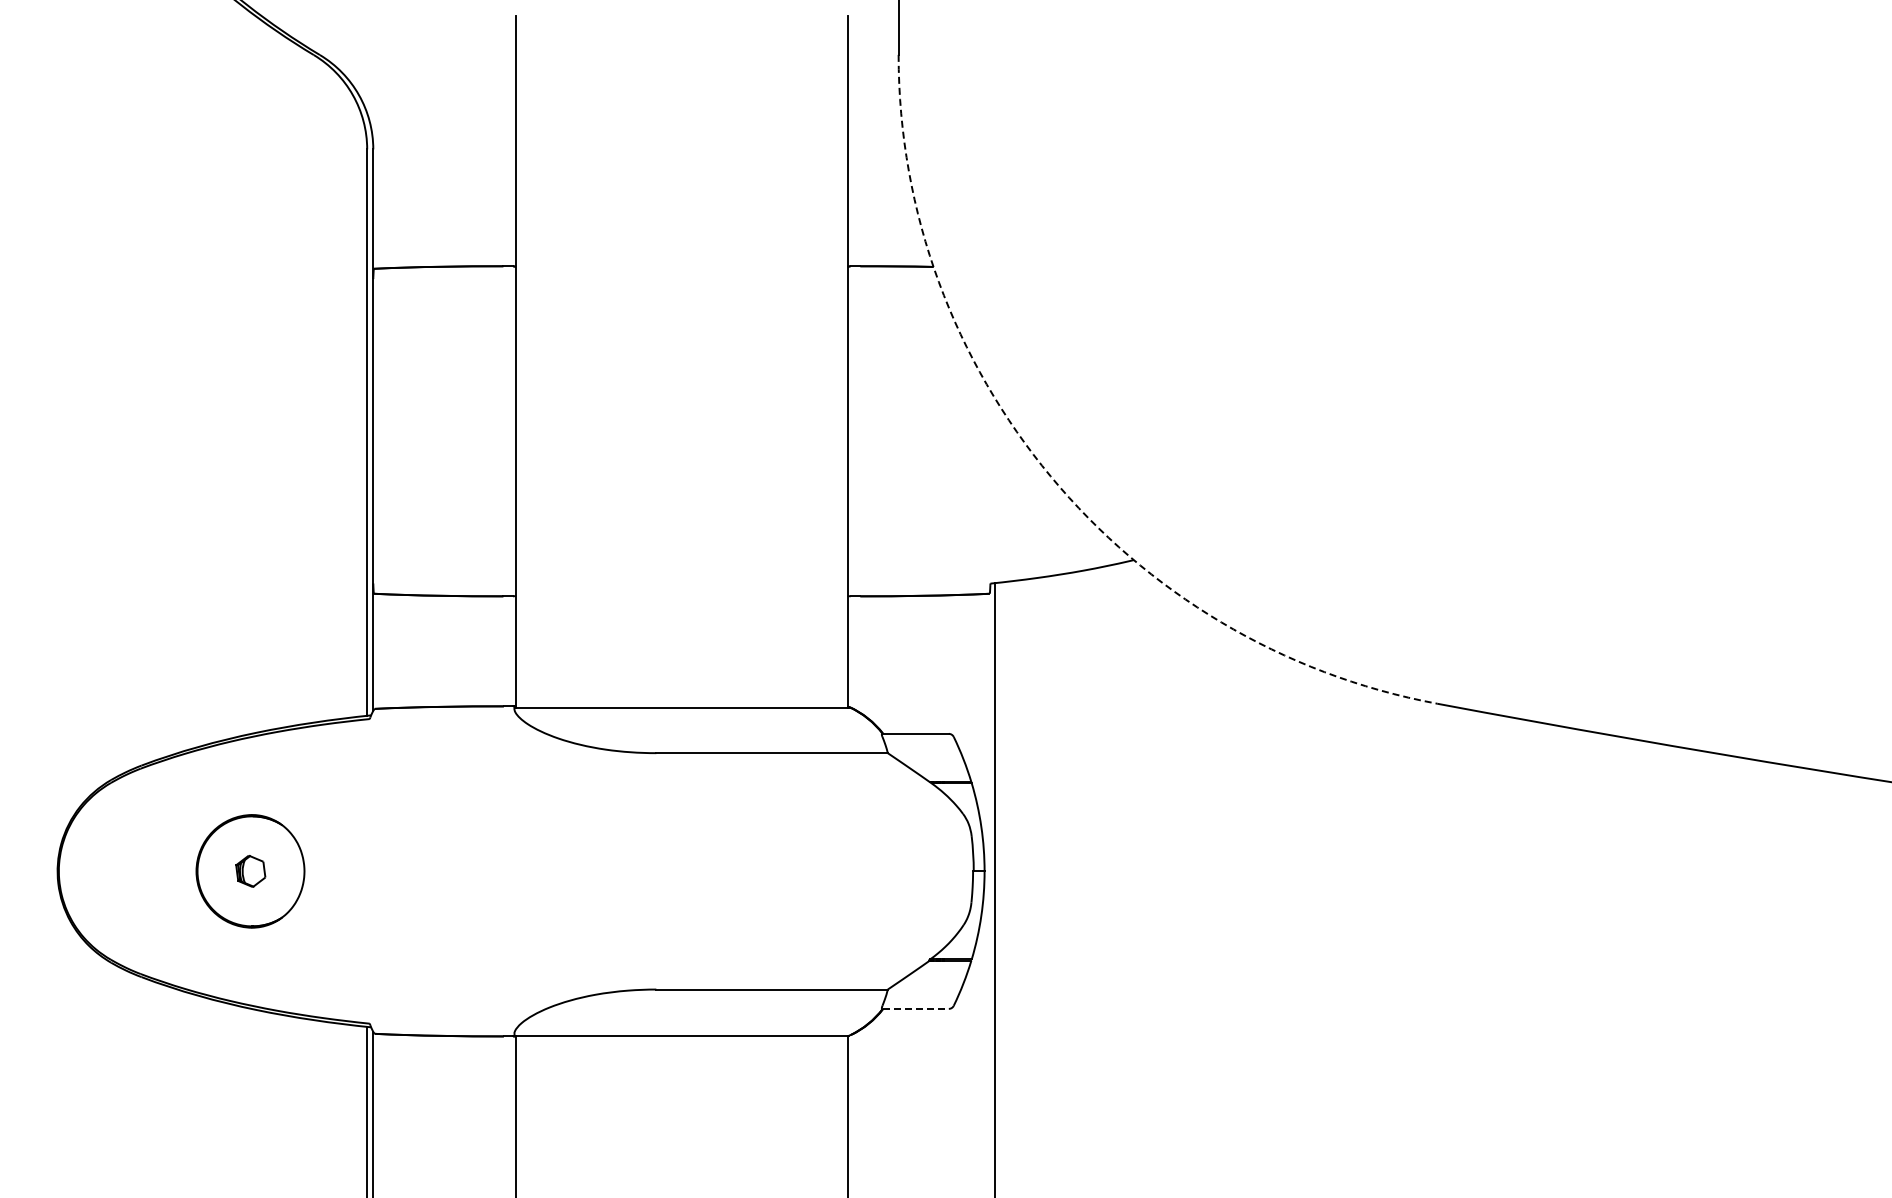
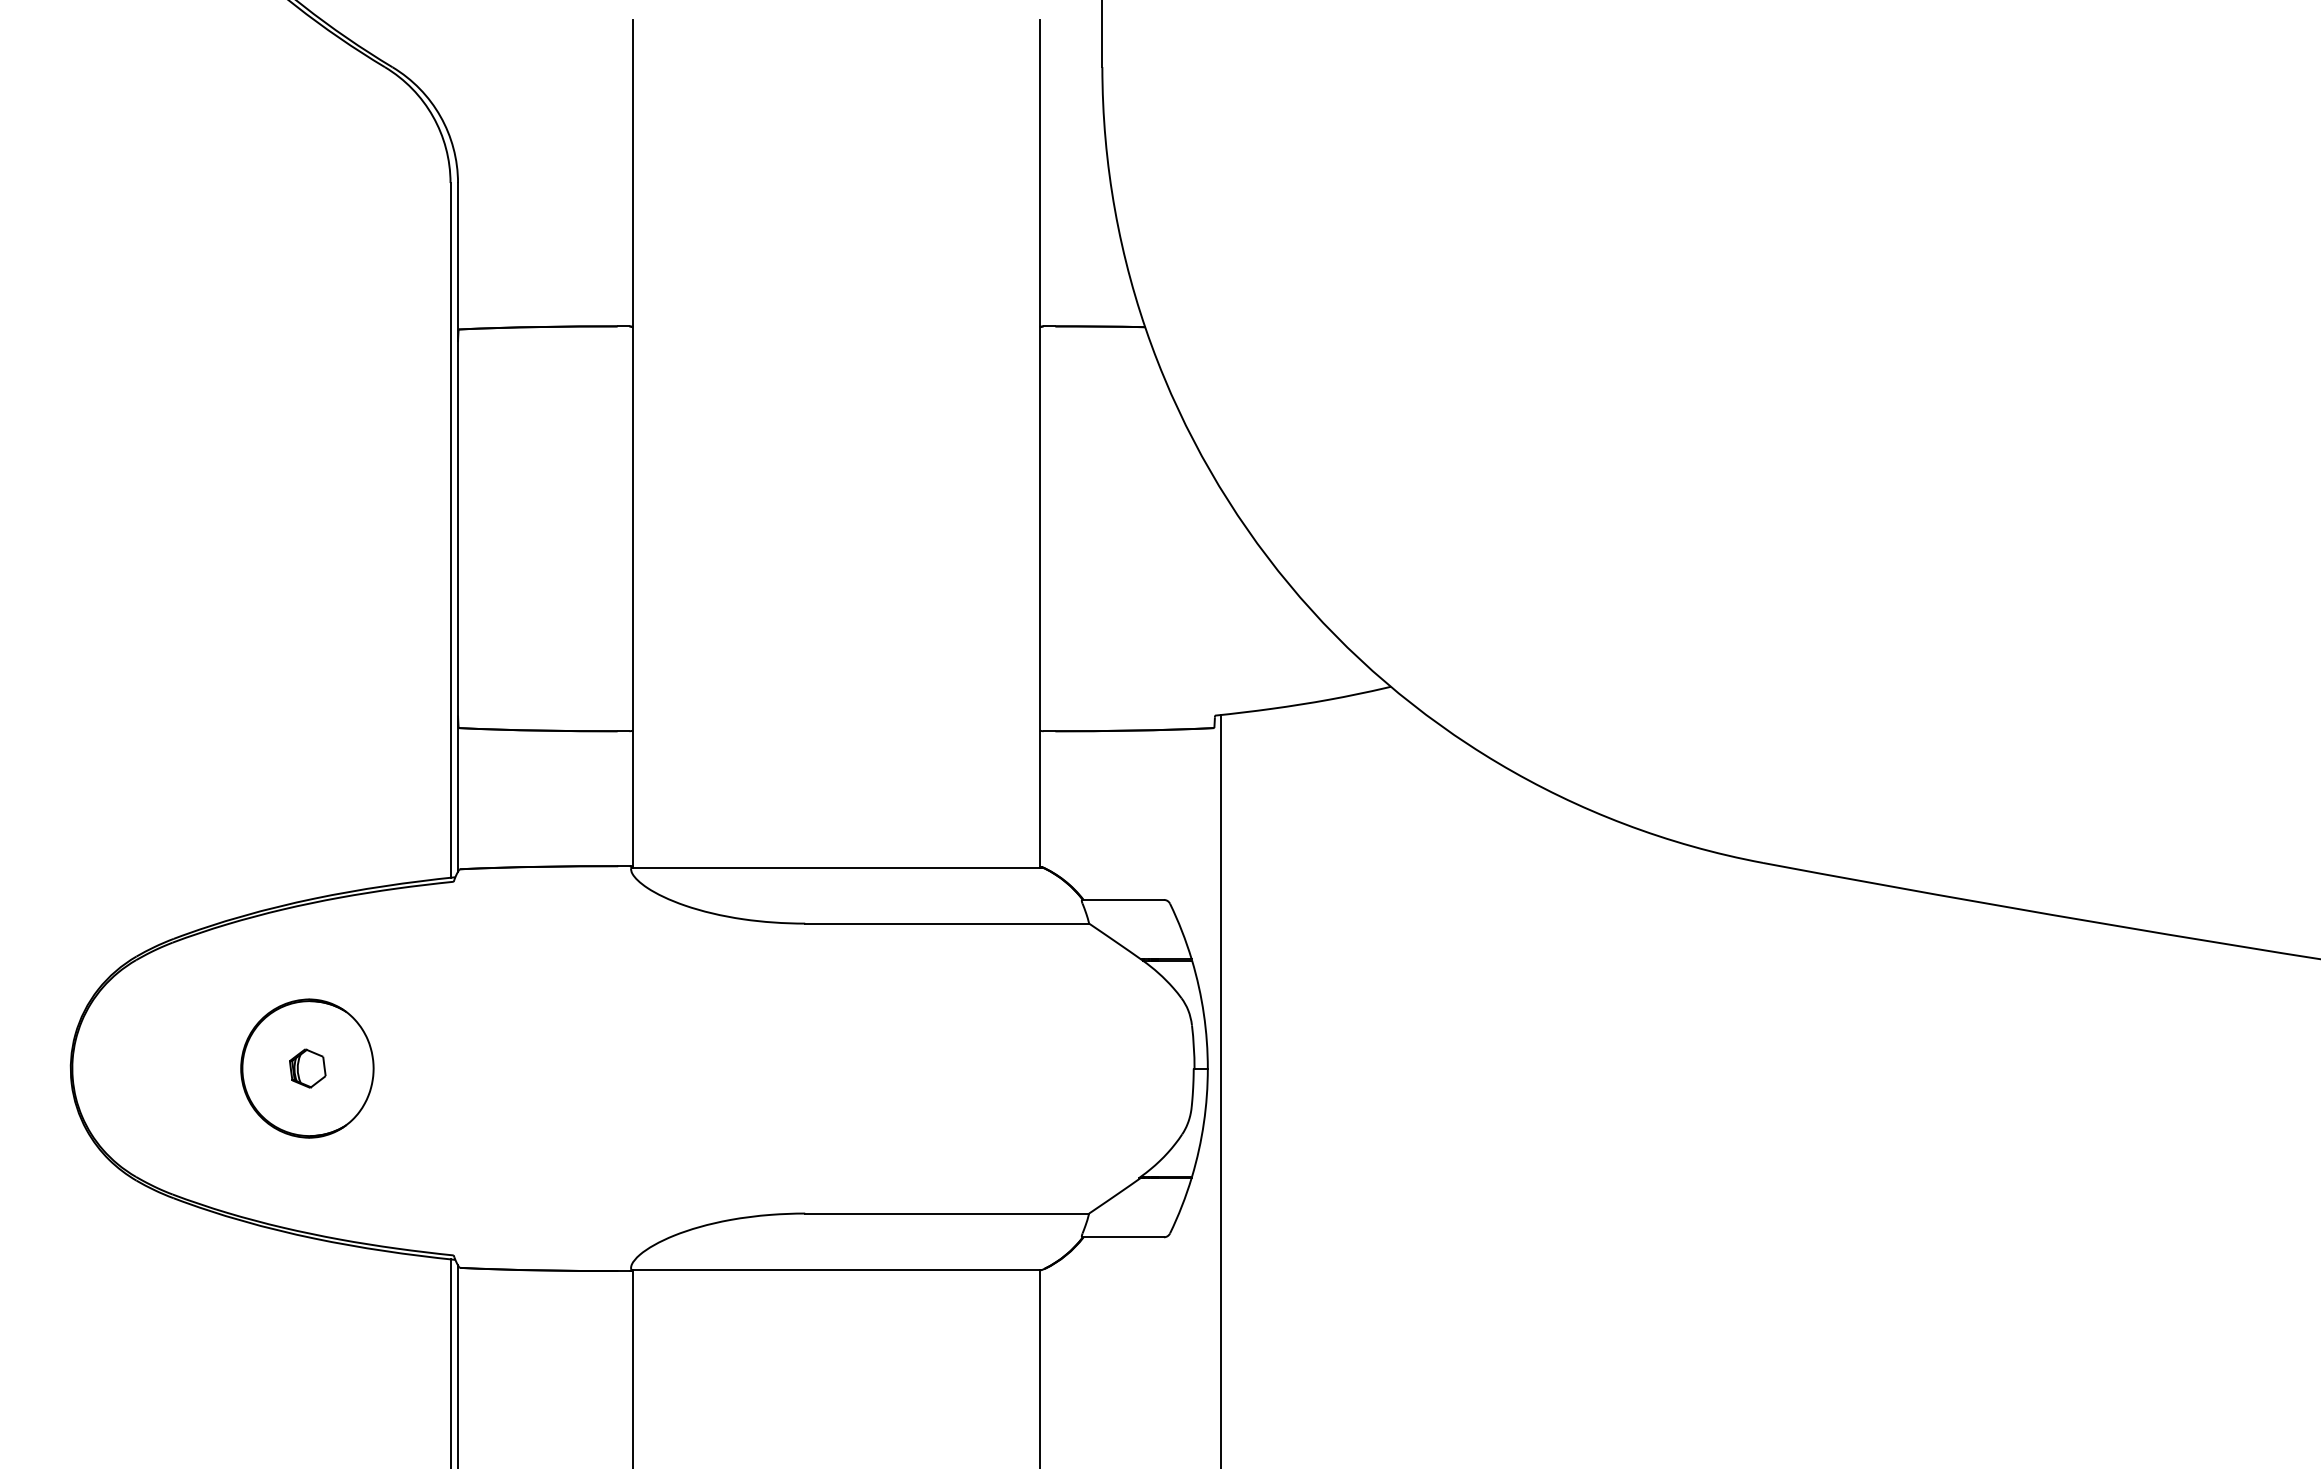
arc: (1050, 476) -> (1288, 584), dashed -> solid
line: (916, 1008) -> (1124, 1236), dashed -> solid

